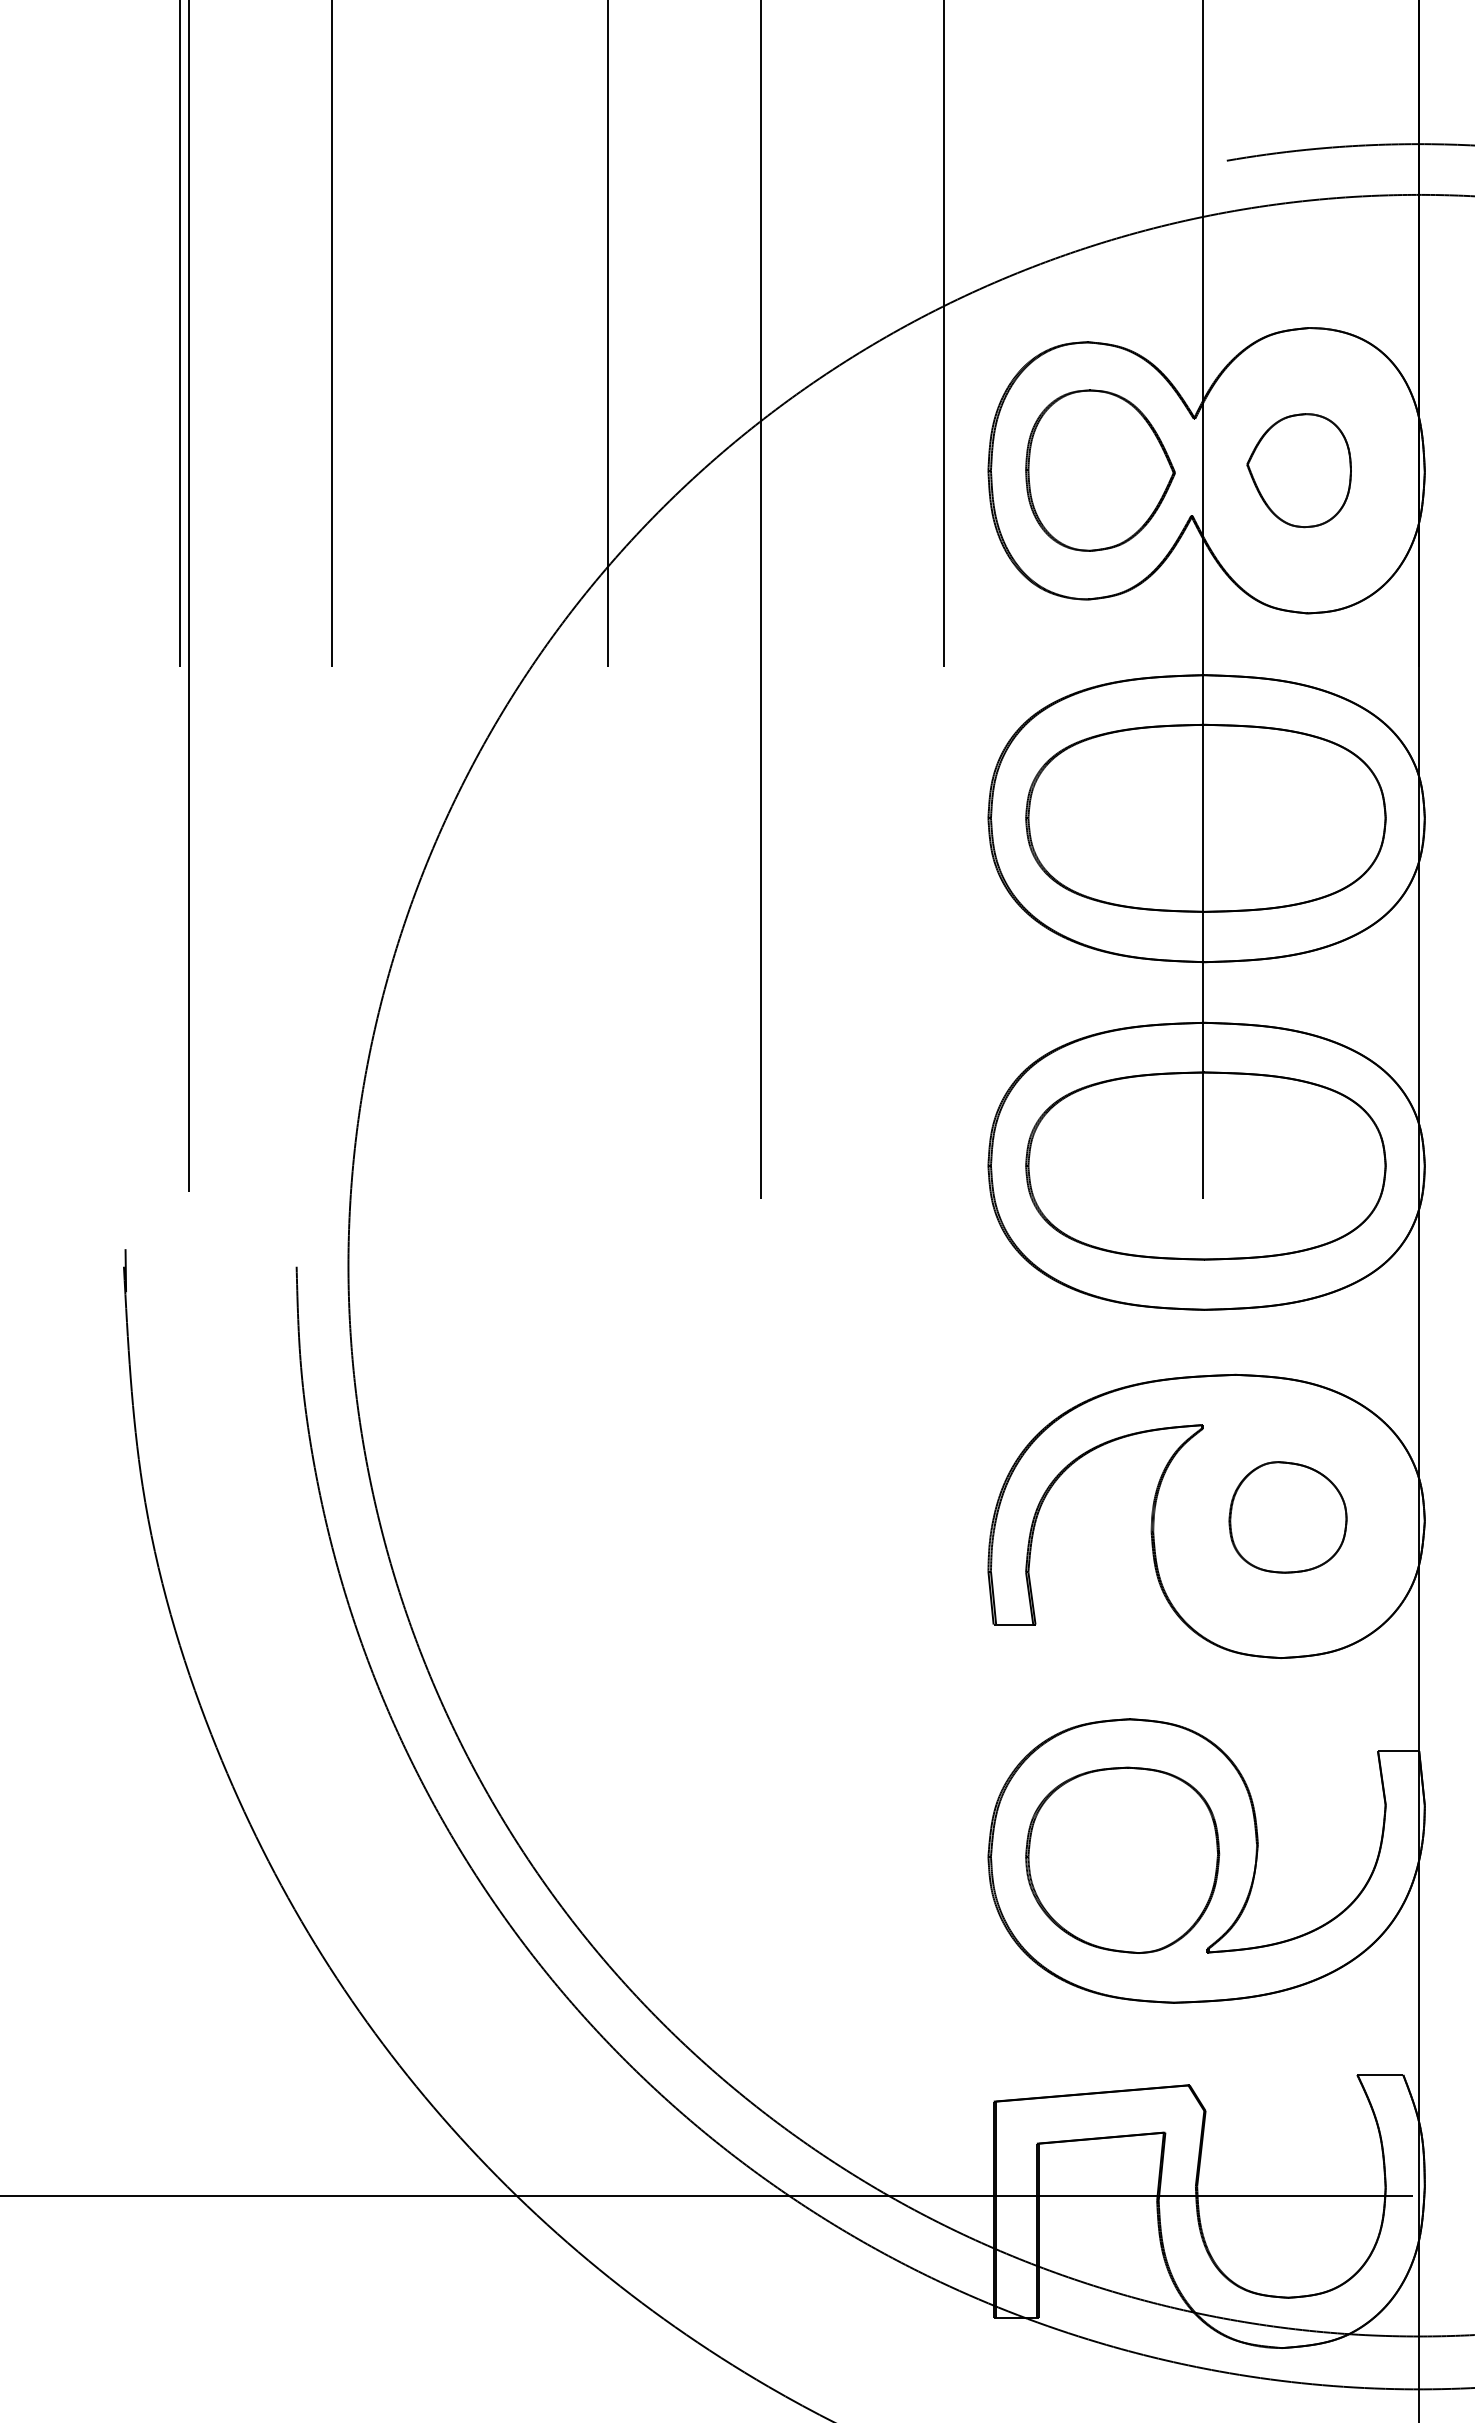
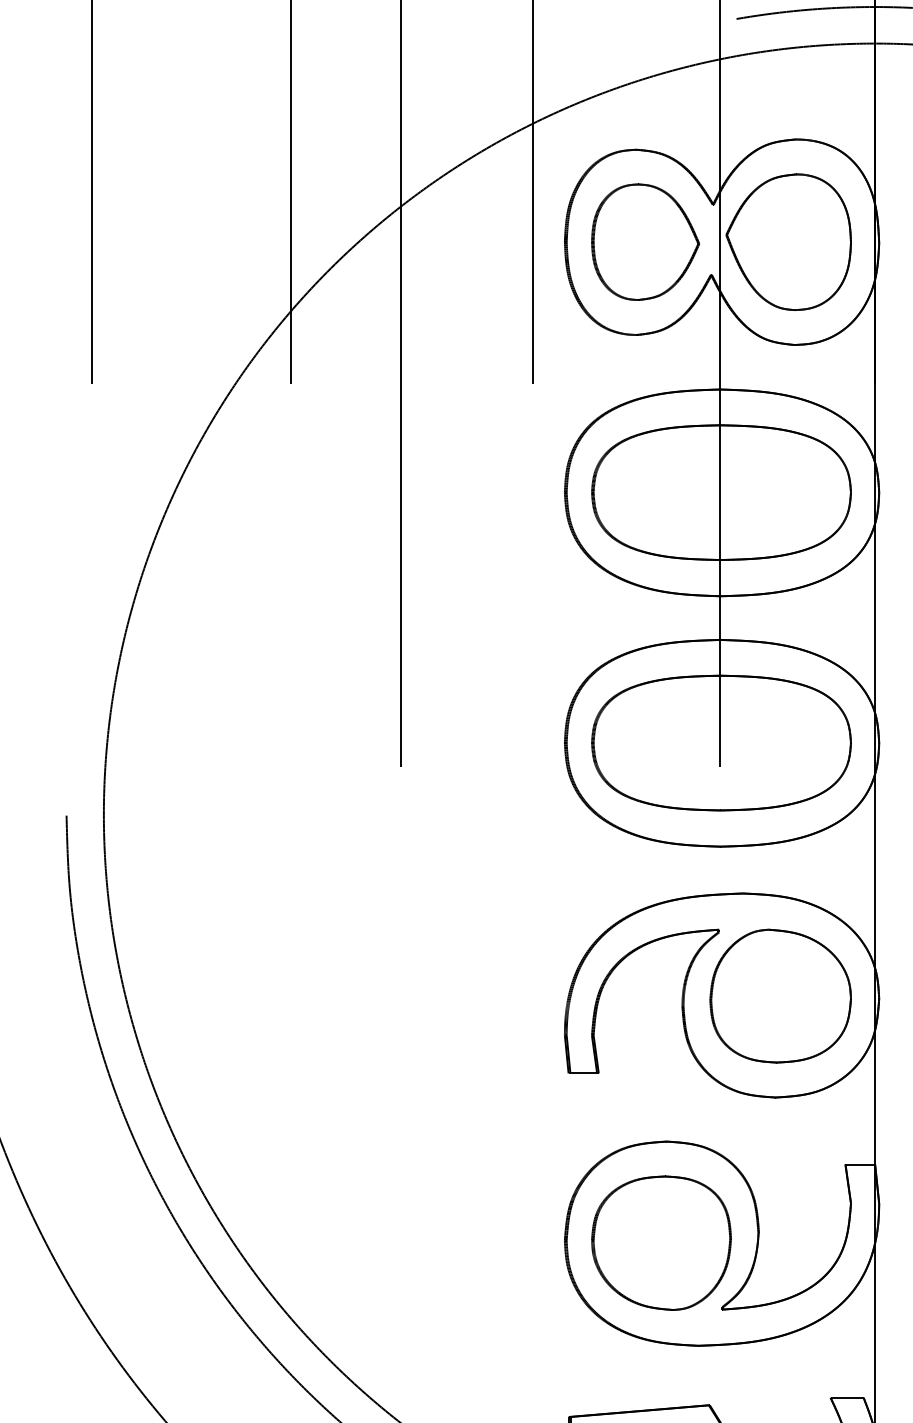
part: (1298, 470) -> (788, 242), size x1.67
part: (1287, 1517) -> (780, 996), size x1.67

